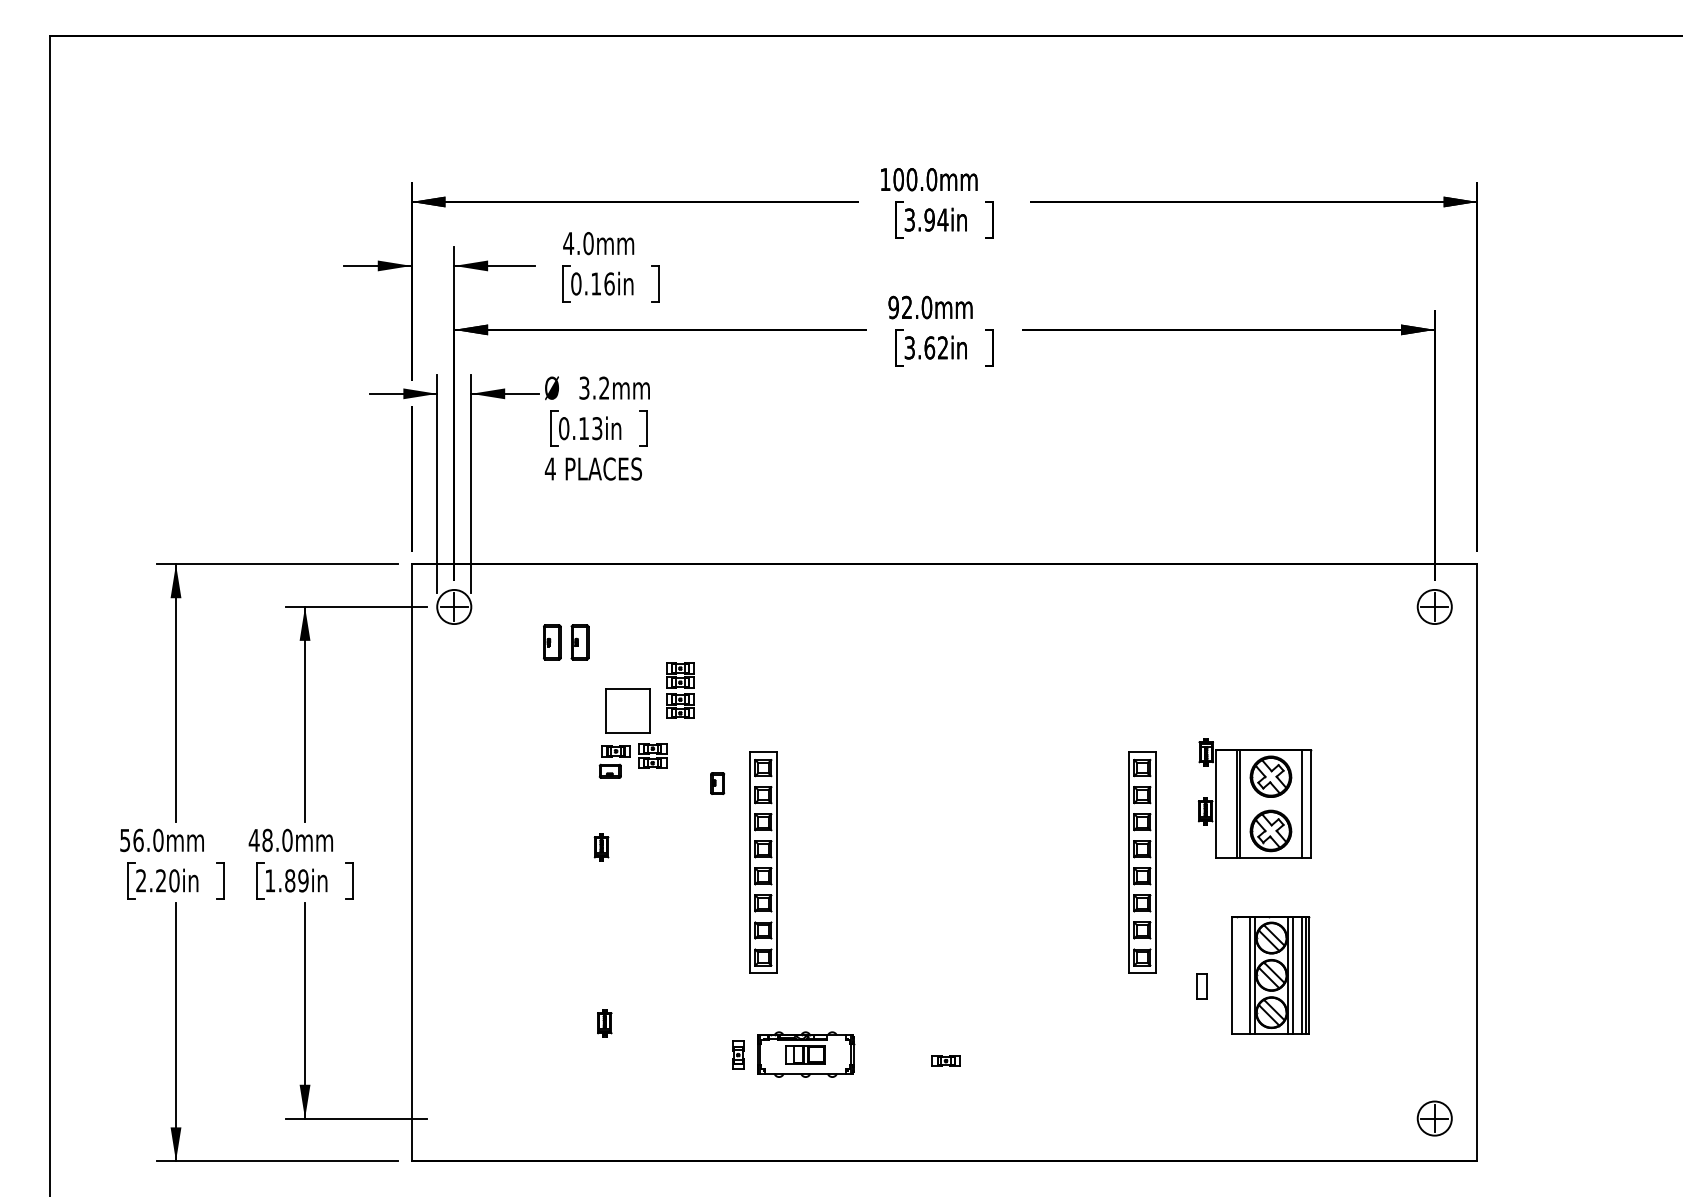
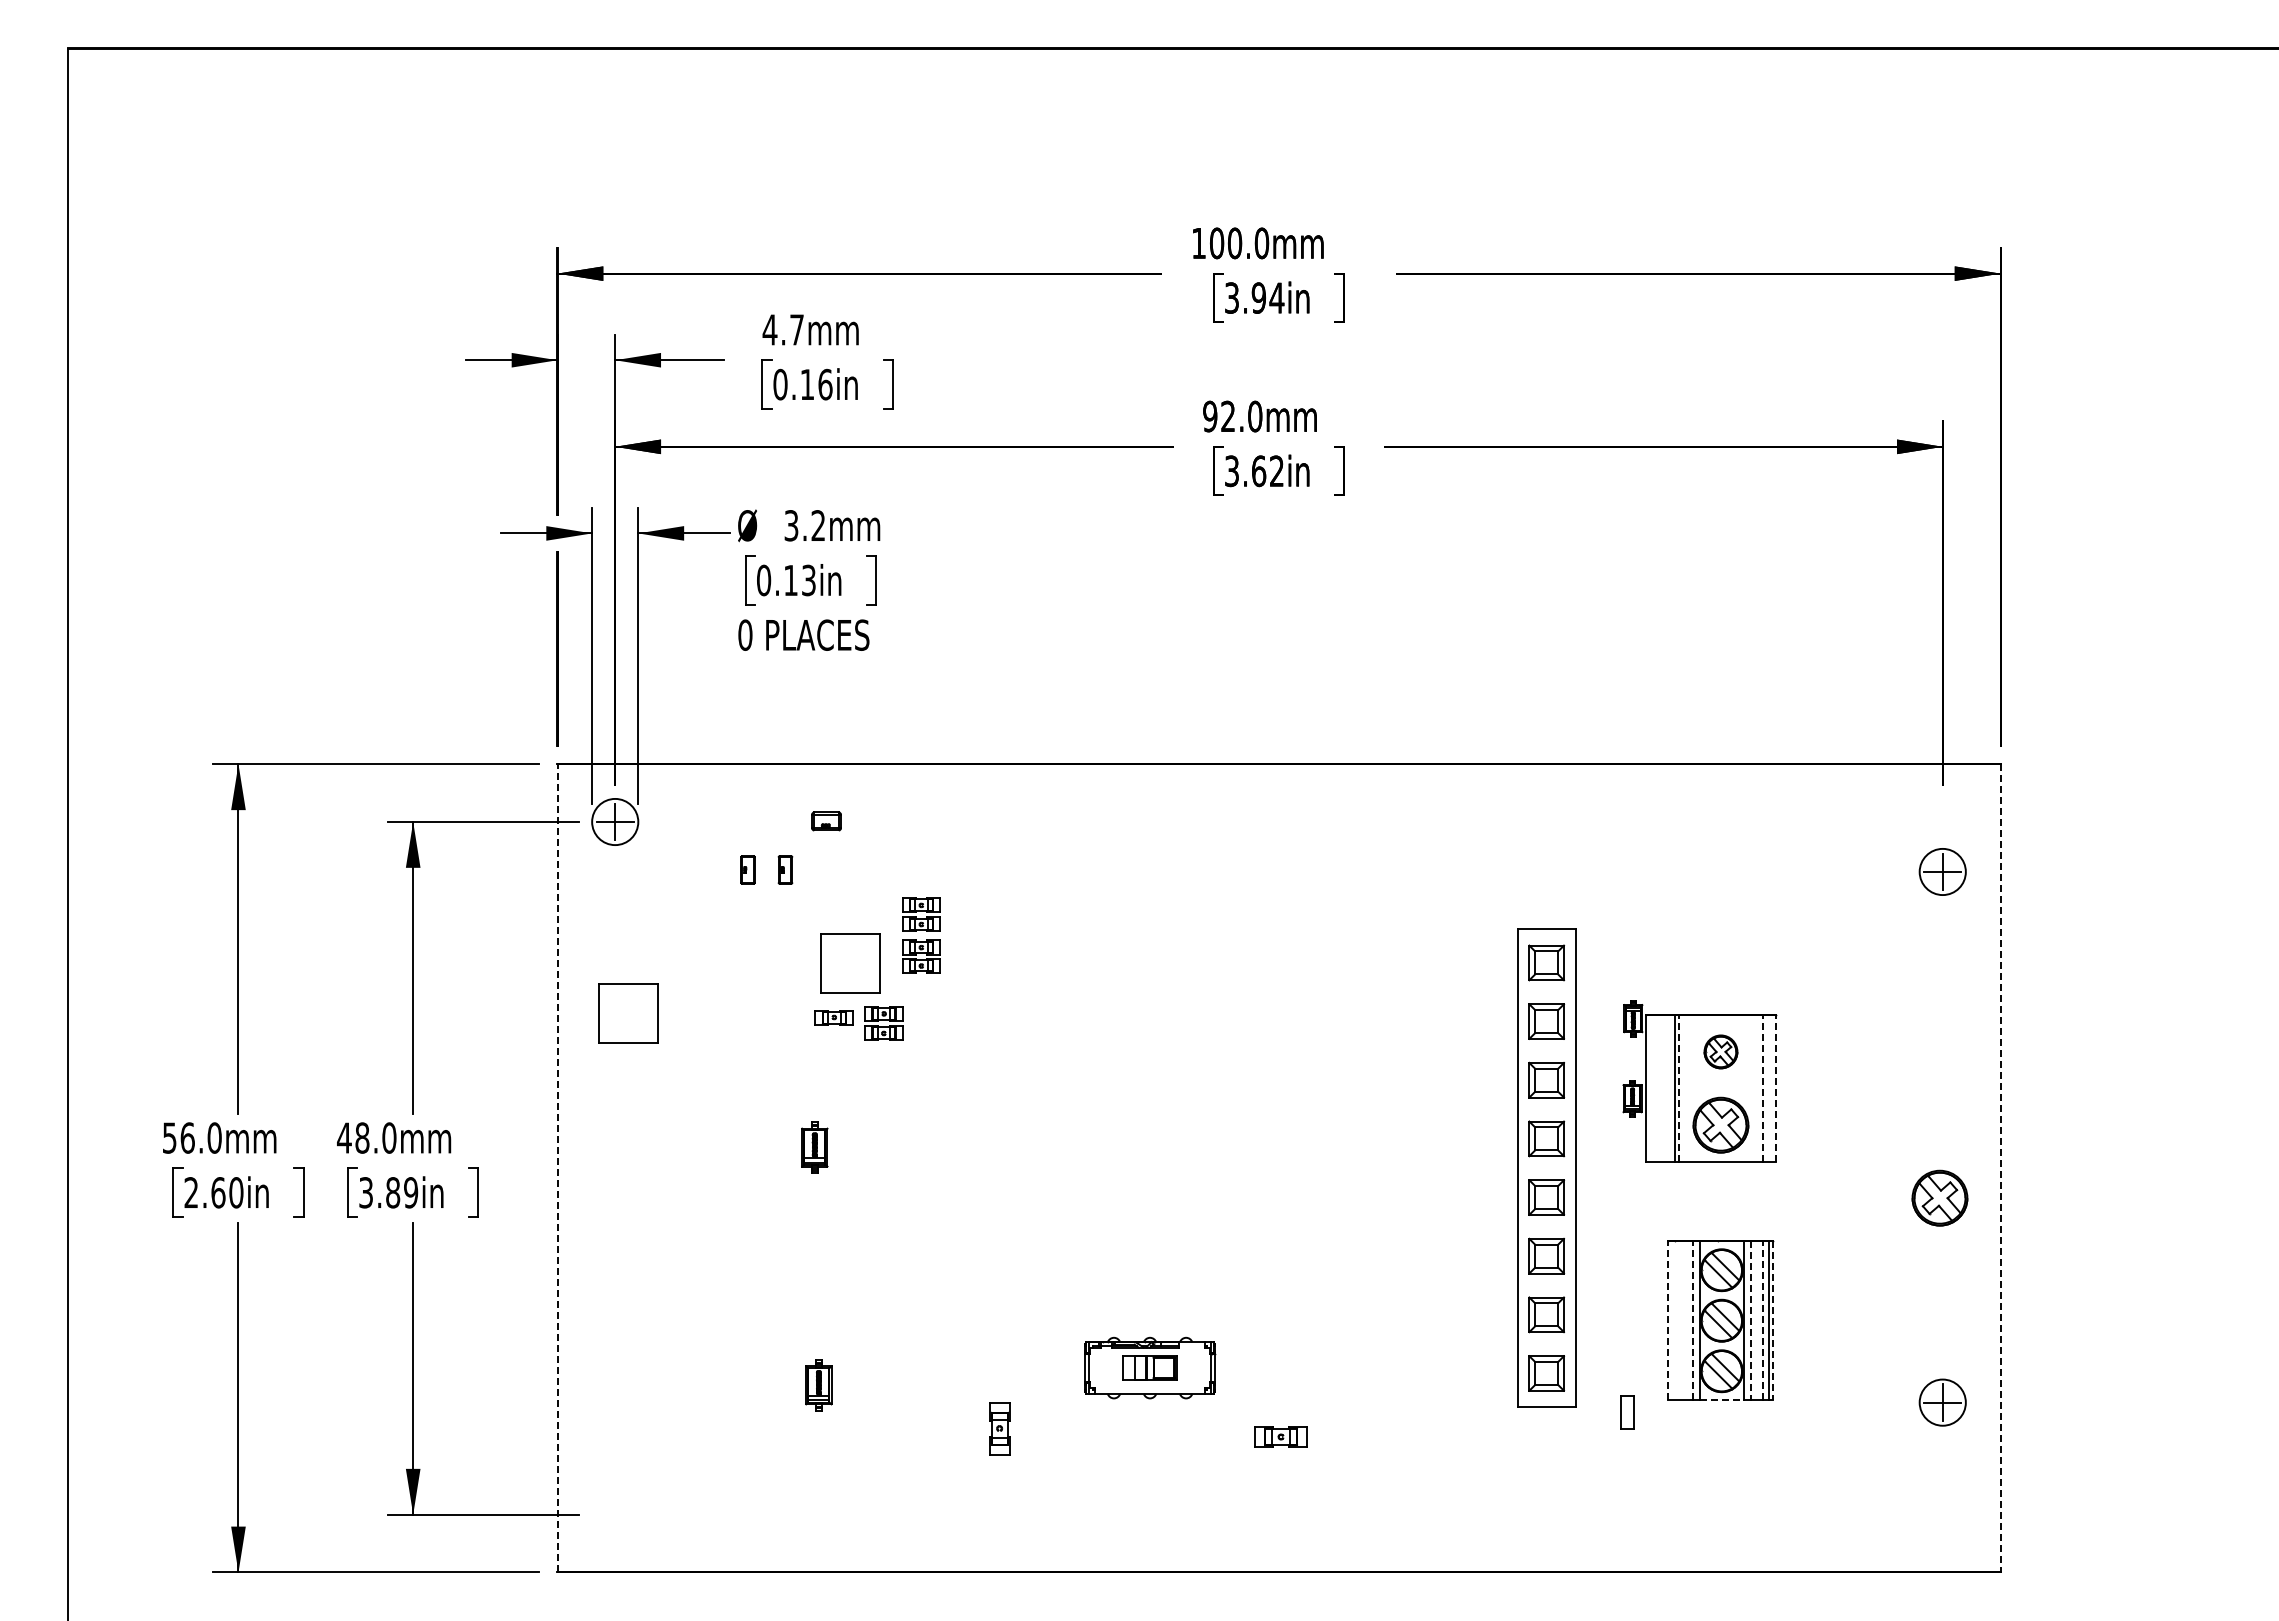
text: (588, 243) -> (797, 329), 4.0mm -> 4.7mm
text: (549, 468) -> (744, 634), 4 -> 0
part: (1434, 606) -> (1942, 871), moved
part: (551, 642) -> (747, 869), size x0.6
part: (580, 642) -> (785, 869), size x0.6
part: (464, 748) -> (628, 1013), added
part: (610, 771) -> (826, 821), moved
part: (1270, 776) -> (1720, 1051), size x0.6
part: (717, 783) -> (971, 1060), removed
line: (1240, 803) -> (1679, 1088), solid -> dashed
line: (1301, 803) -> (1762, 1088), solid -> dashed
line: (1311, 803) -> (1775, 1088), solid -> dashed
part: (601, 846) -> (814, 1146), size x1.4
line: (411, 862) -> (557, 1167), solid -> dashed
part: (763, 862) -> (1033, 1168), removed
part: (1142, 862) -> (1546, 1168), size x1.6
line: (1477, 862) -> (2000, 1168), solid -> dashed
text: (161, 880) -> (218, 1192), 2.20in -> 2.60in
text: (269, 880) -> (365, 1192), 1.89in -> 3.89in
part: (1432, 884) -> (1939, 1197), added
line: (1231, 975) -> (1667, 1320), solid -> dashed
line: (1249, 975) -> (1692, 1320), solid -> dashed
line: (1292, 975) -> (1750, 1321), solid -> dashed
line: (1301, 975) -> (1762, 1320), solid -> dashed
line: (1309, 975) -> (1773, 1321), solid -> dashed
part: (1201, 986) -> (1627, 1412), moved
part: (605, 1023) -> (819, 1385), size x1.4
line: (1272, 1034) -> (1722, 1400), solid -> dashed
part: (738, 1054) -> (999, 1428), size x1.4
part: (806, 1054) -> (1150, 1367), moved
part: (945, 1060) -> (1280, 1436), size x1.4
part: (1434, 1118) -> (1942, 1402), moved

